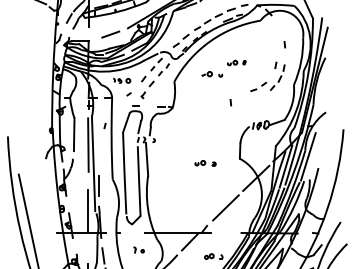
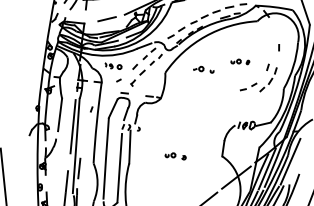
part: (236, 62) -> (240, 61), moved
line: (230, 102) -> (218, 99), removed
part: (205, 163) -> (175, 156), moved

